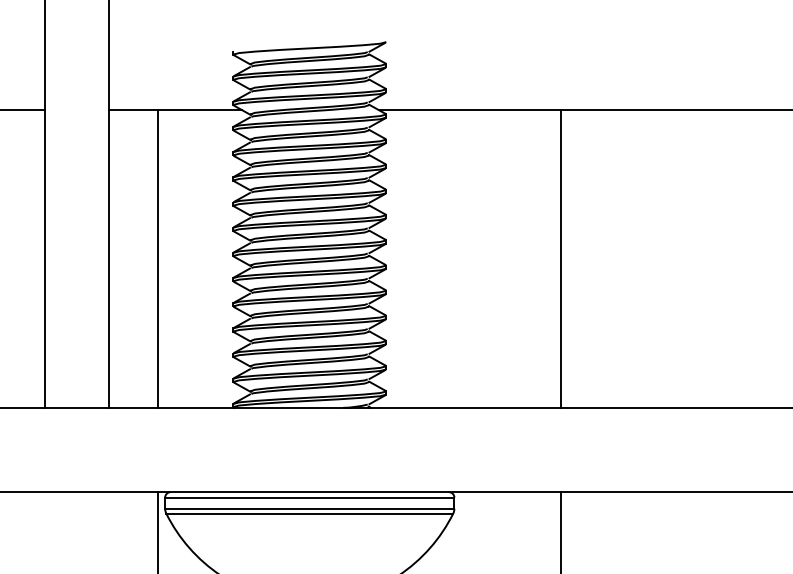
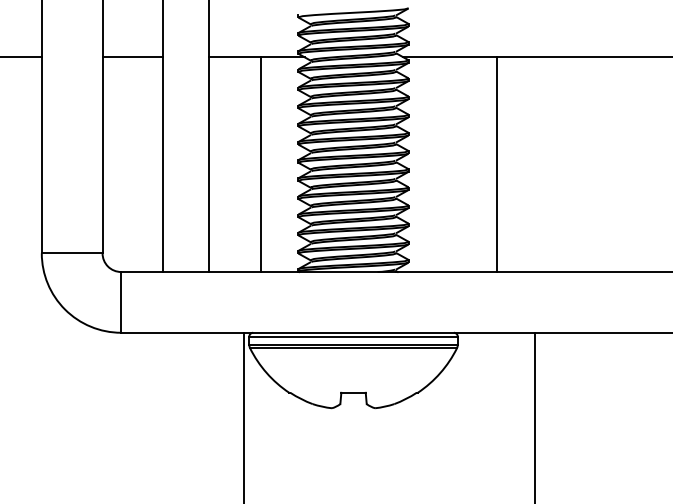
line: (158, 258) -> (261, 164), moved
line: (560, 258) -> (496, 164), moved

